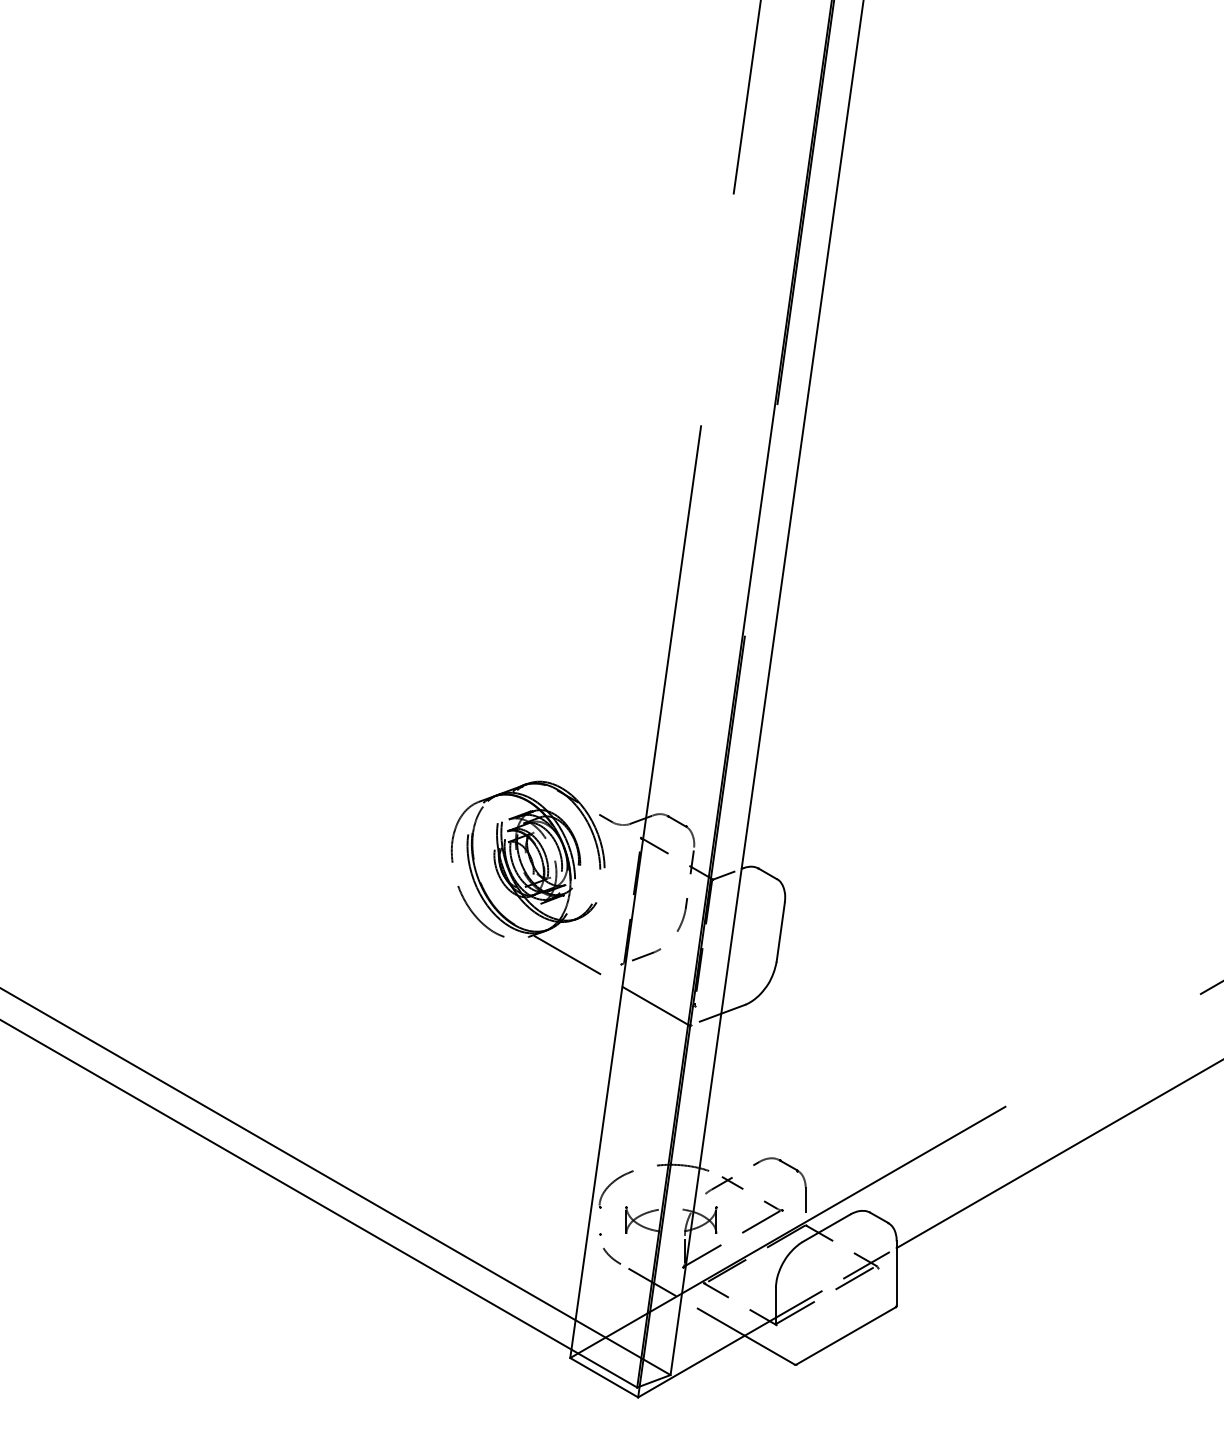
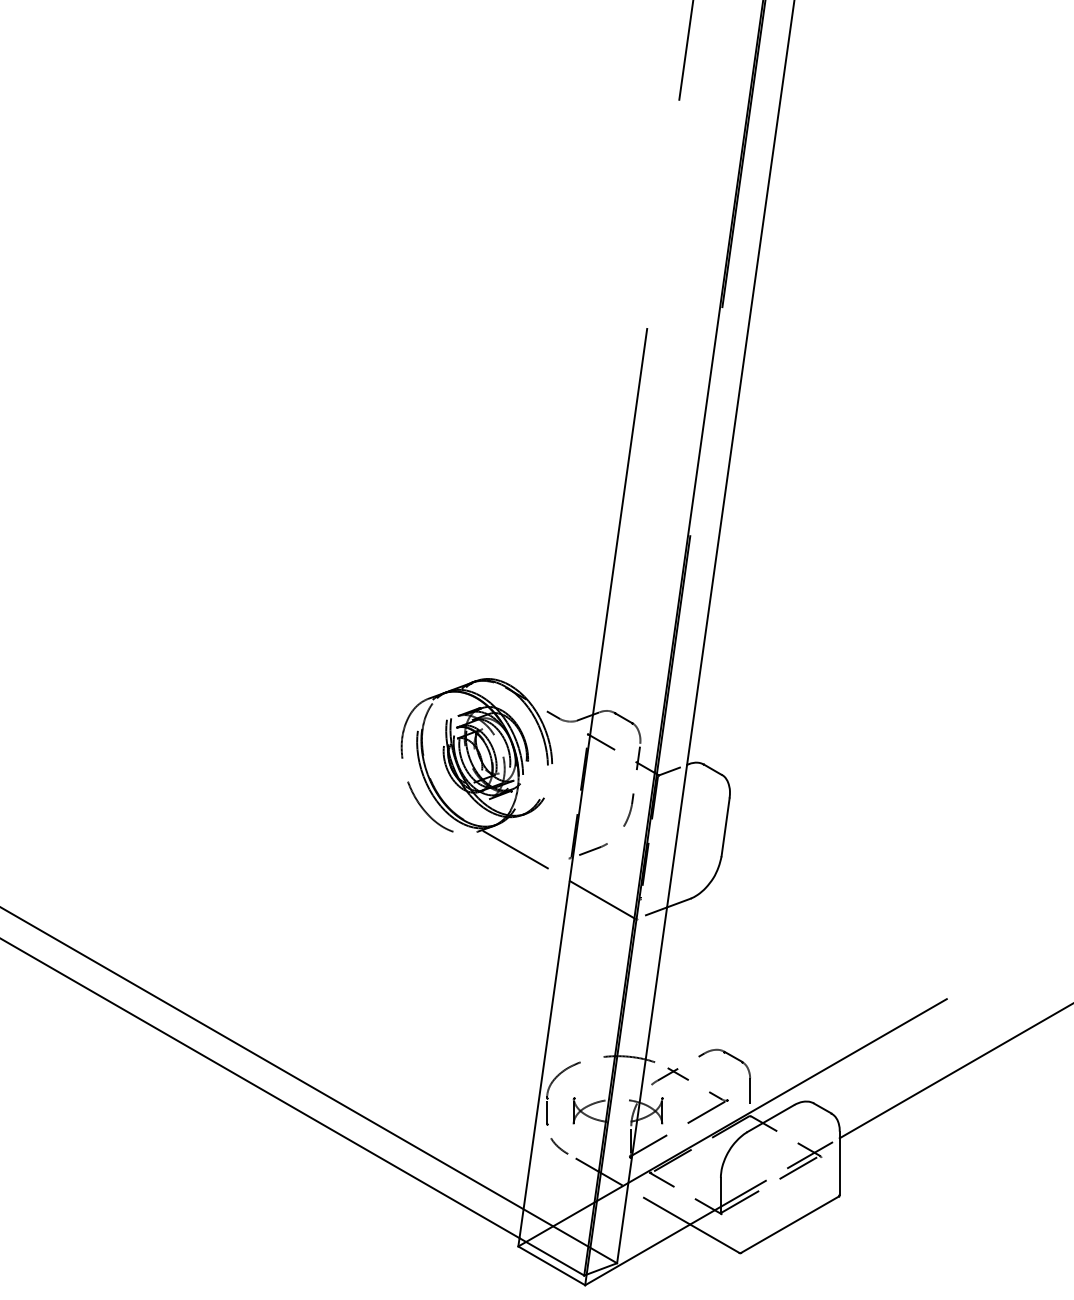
line: (599, 1220) -> (547, 1111), added

